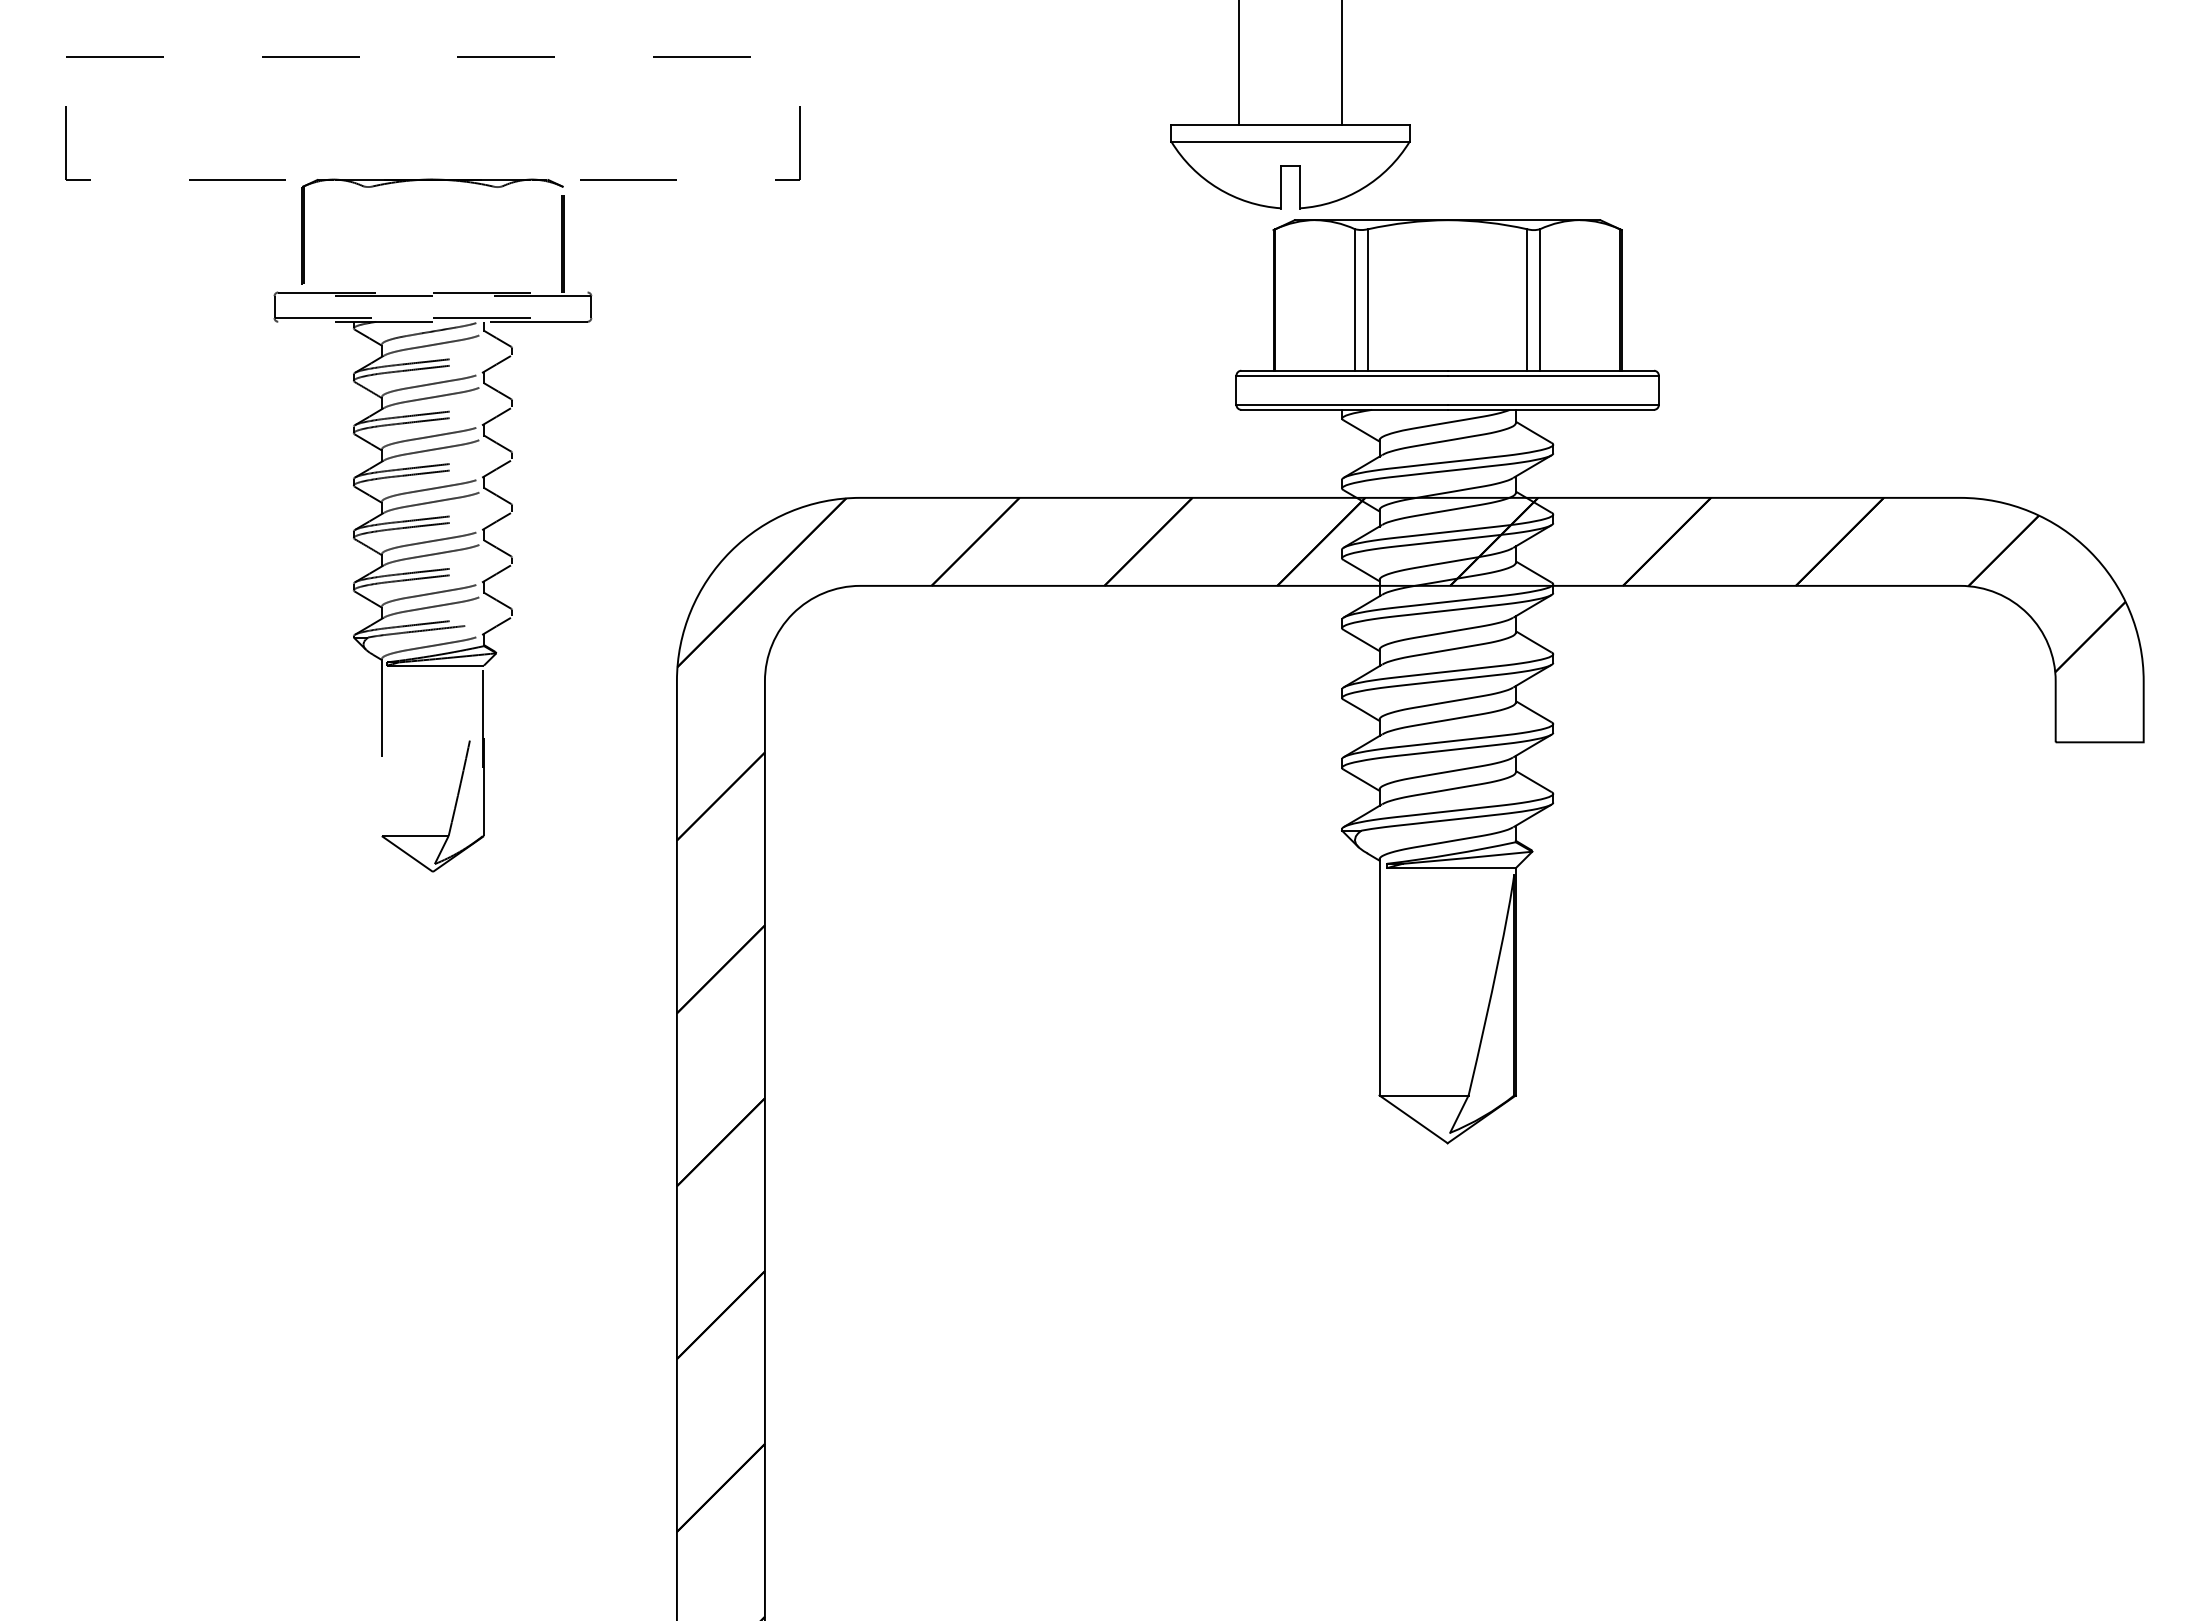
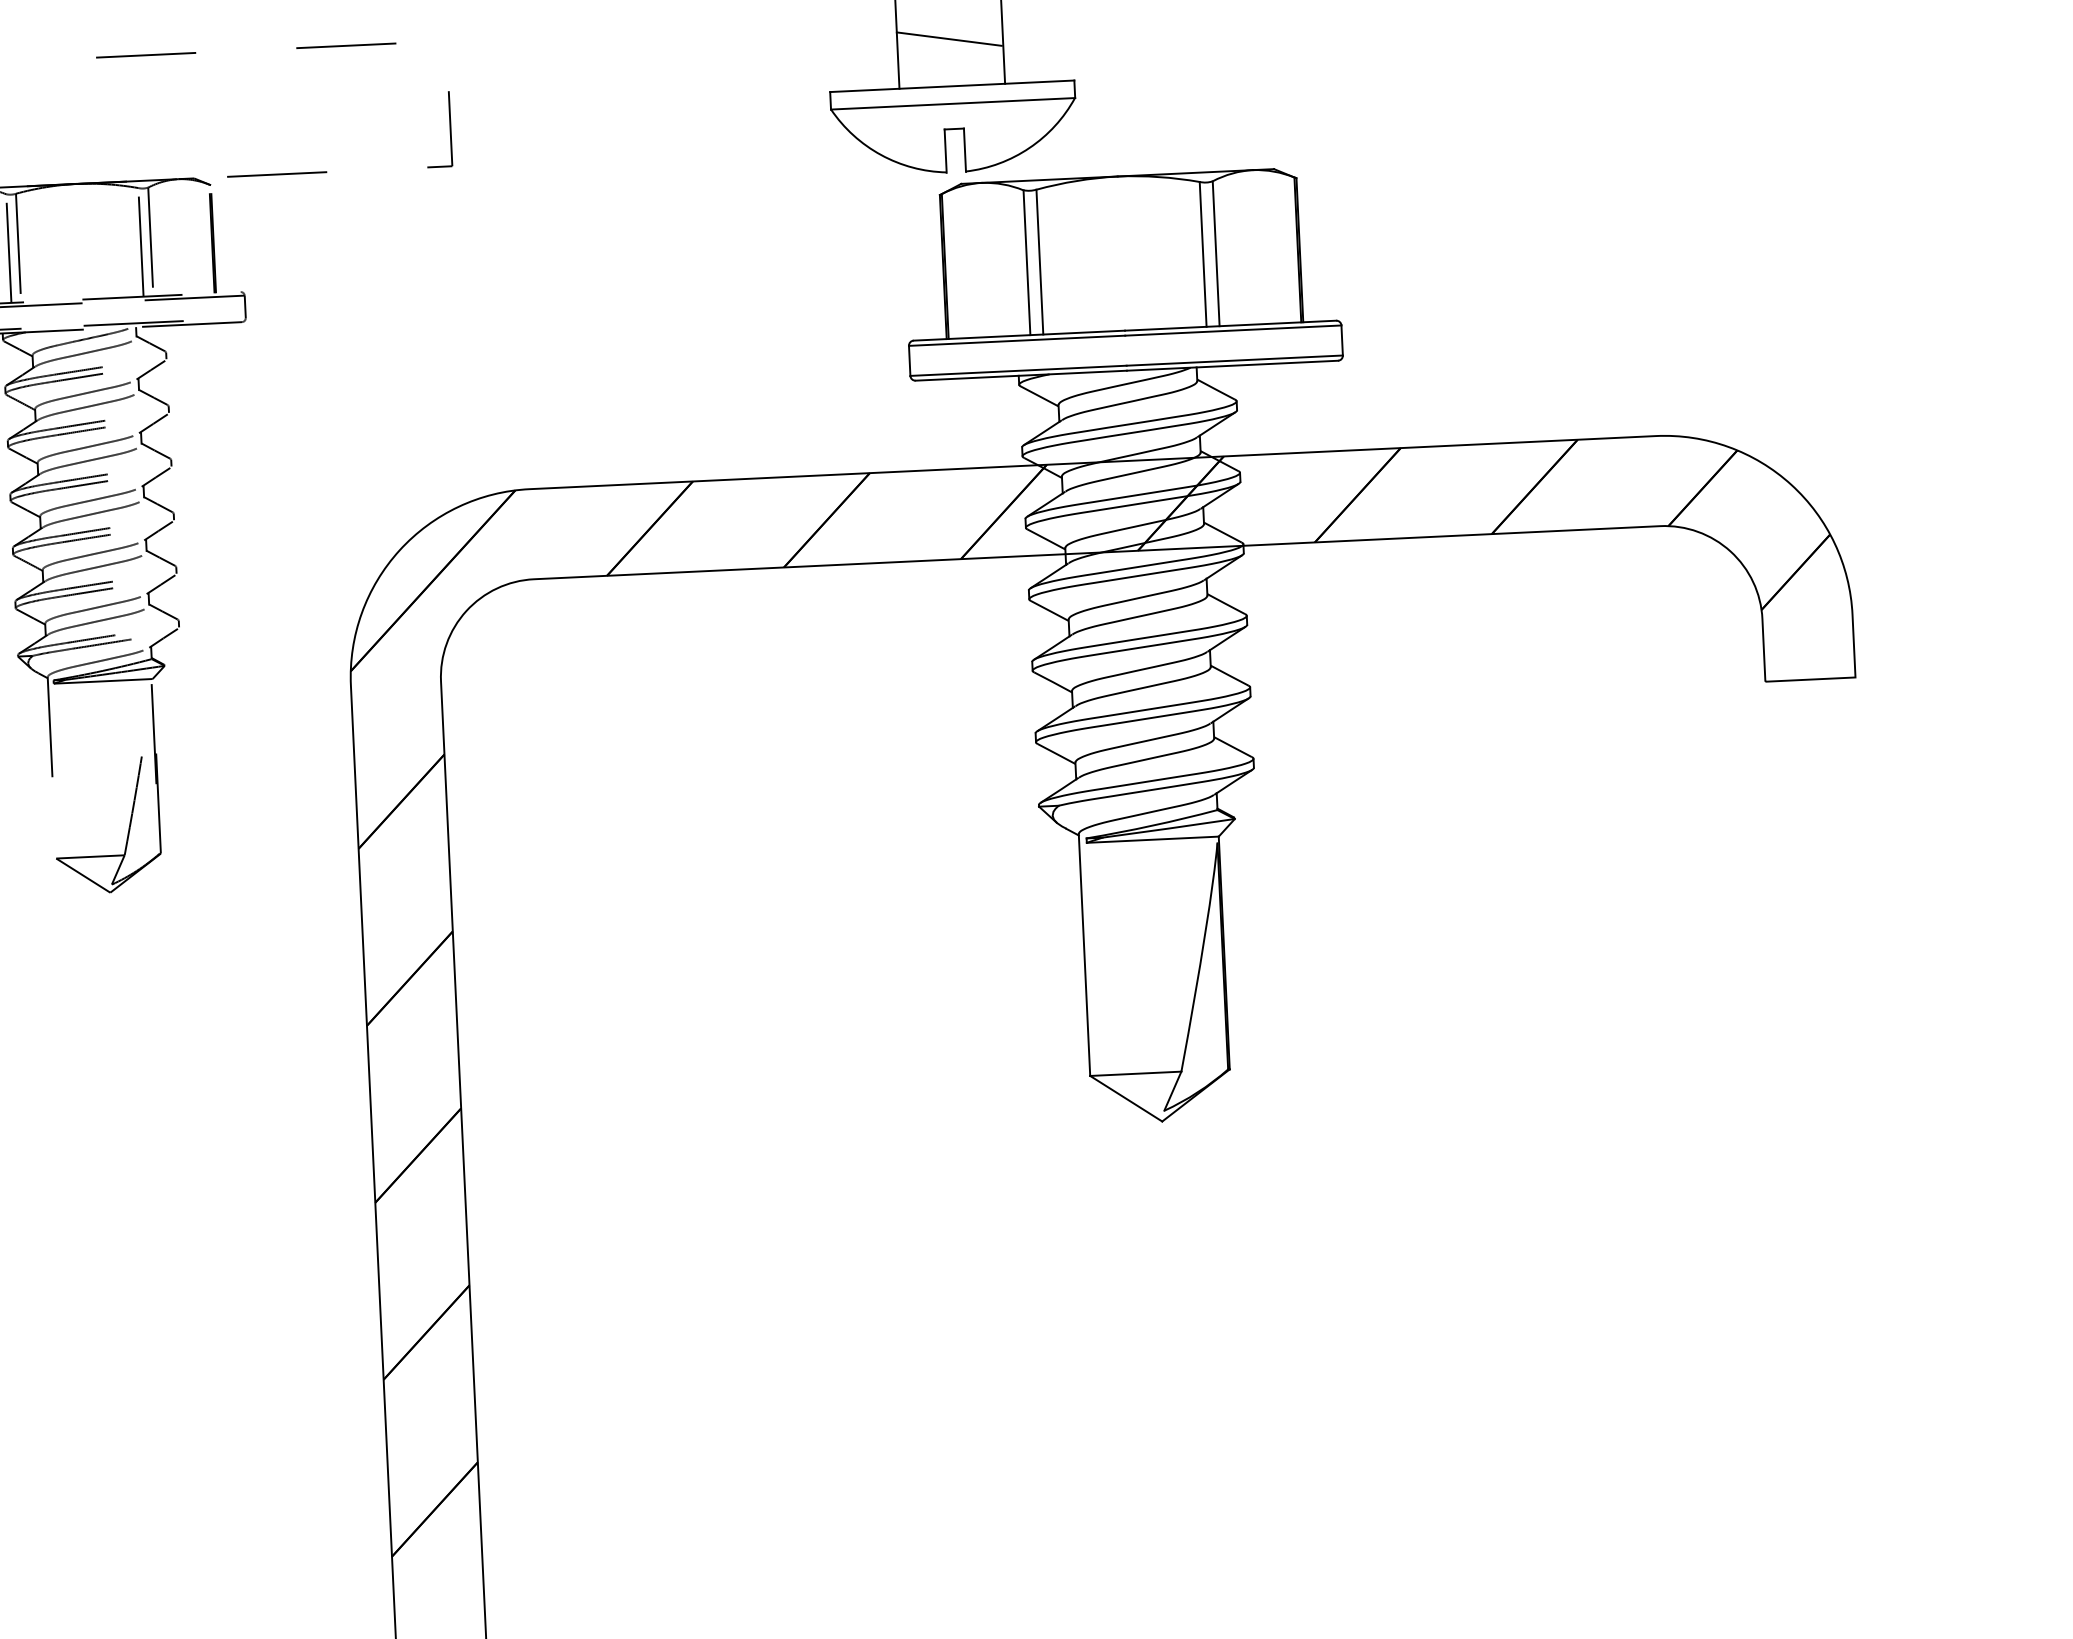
line: (1289, 78) -> (948, 39), added
line: (363, 239) -> (8, 248), added
line: (373, 239) -> (18, 248), added
line: (492, 239) -> (140, 242), added
line: (502, 239) -> (151, 241), added

